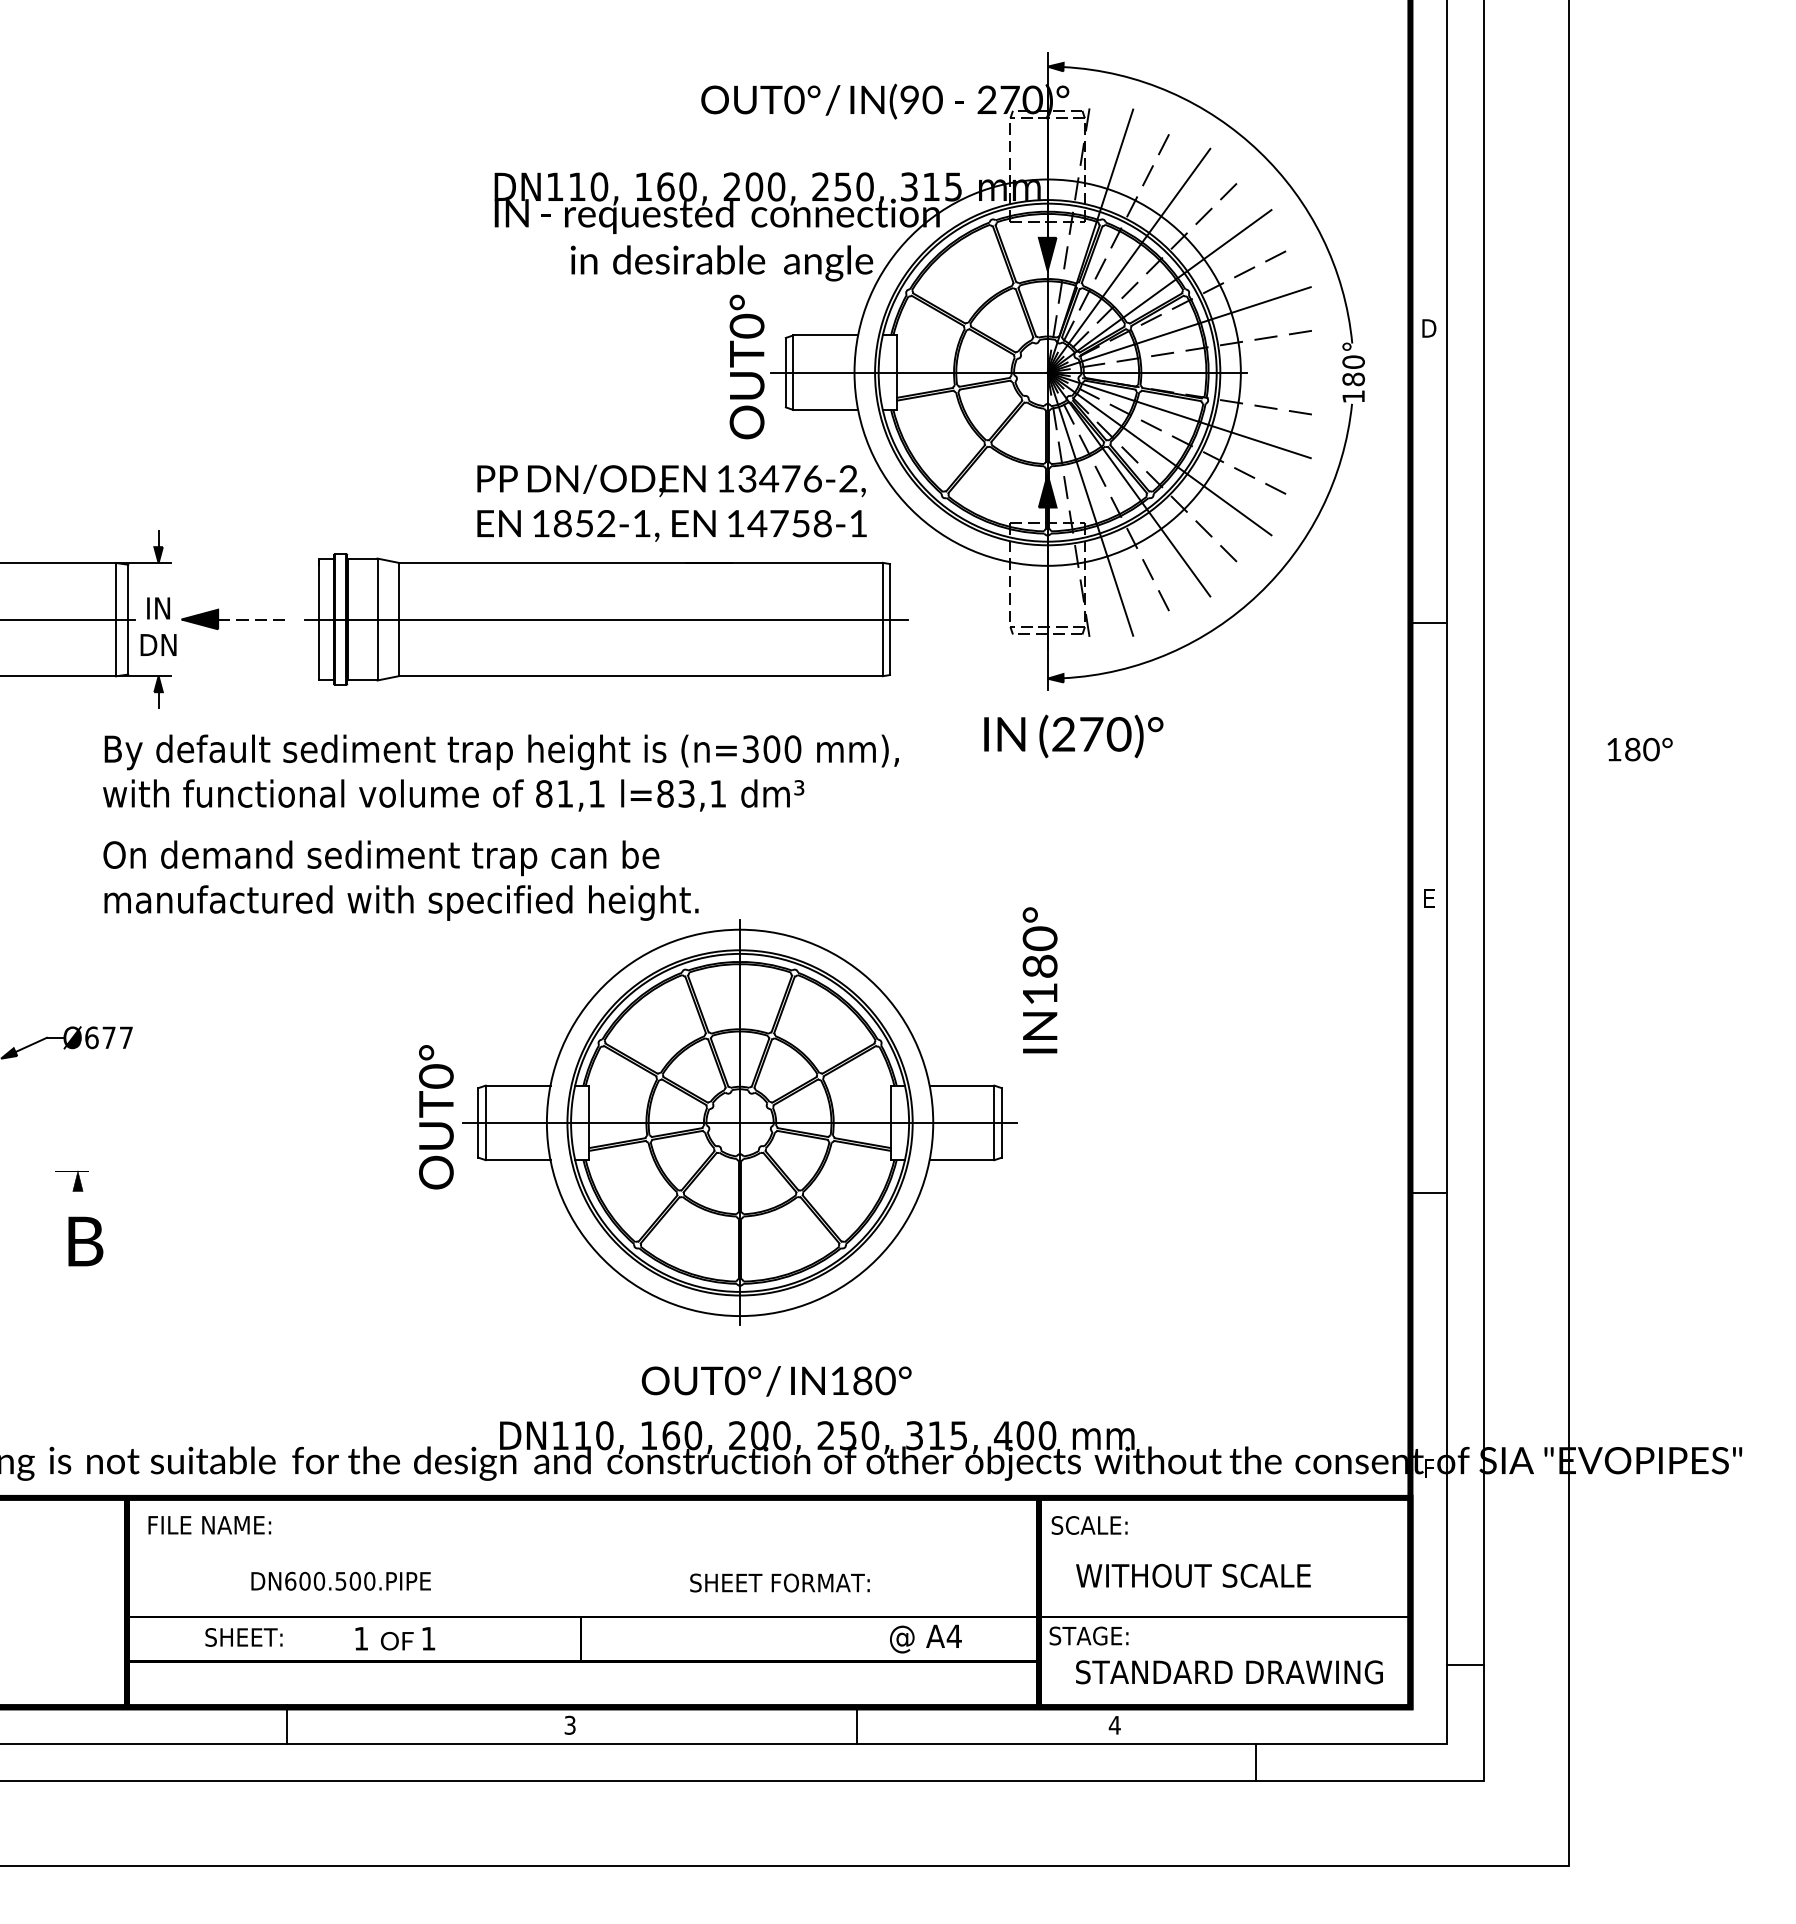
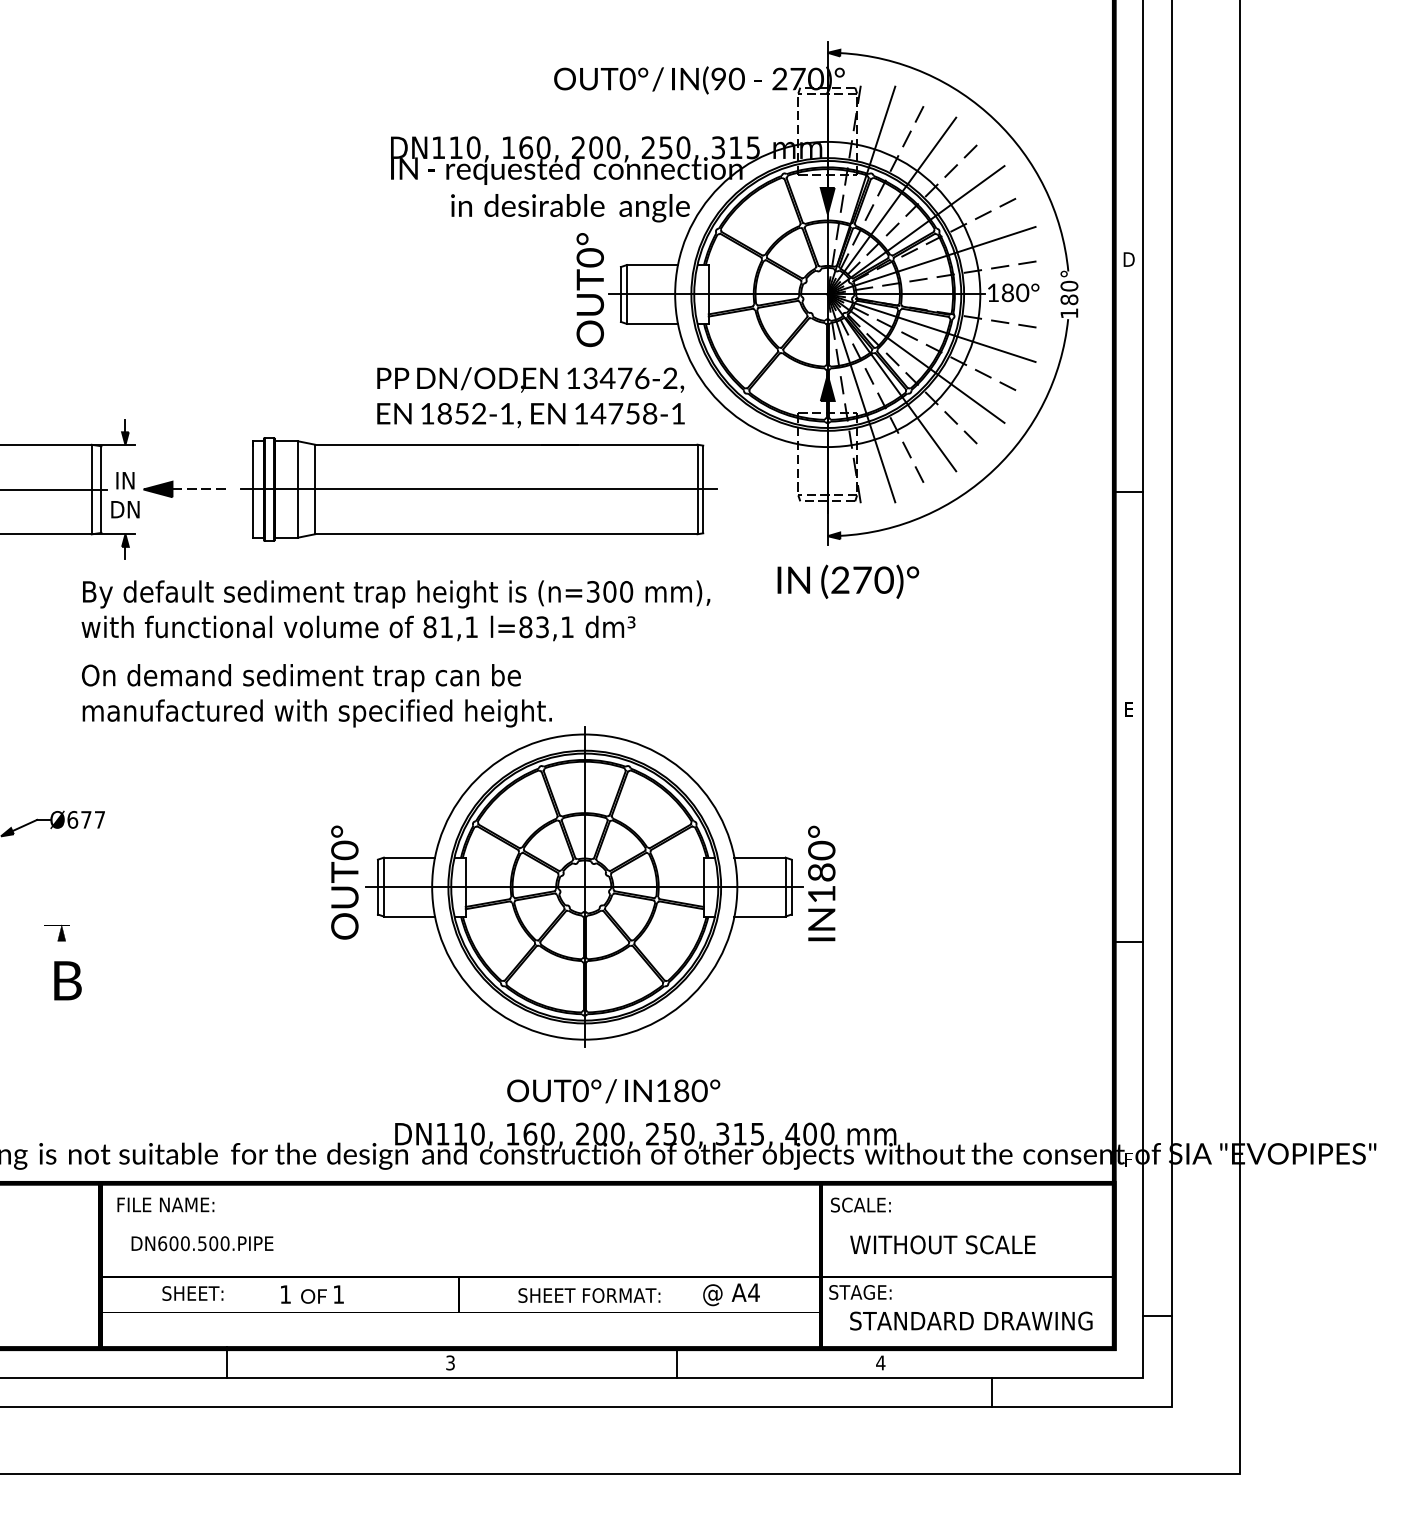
text: (1639, 749) -> (1013, 292), moved
text: (1039, 980) -> (821, 883), moved
text: (340, 1580) -> (201, 1243), moved
text: (779, 1582) -> (589, 1295), moved

